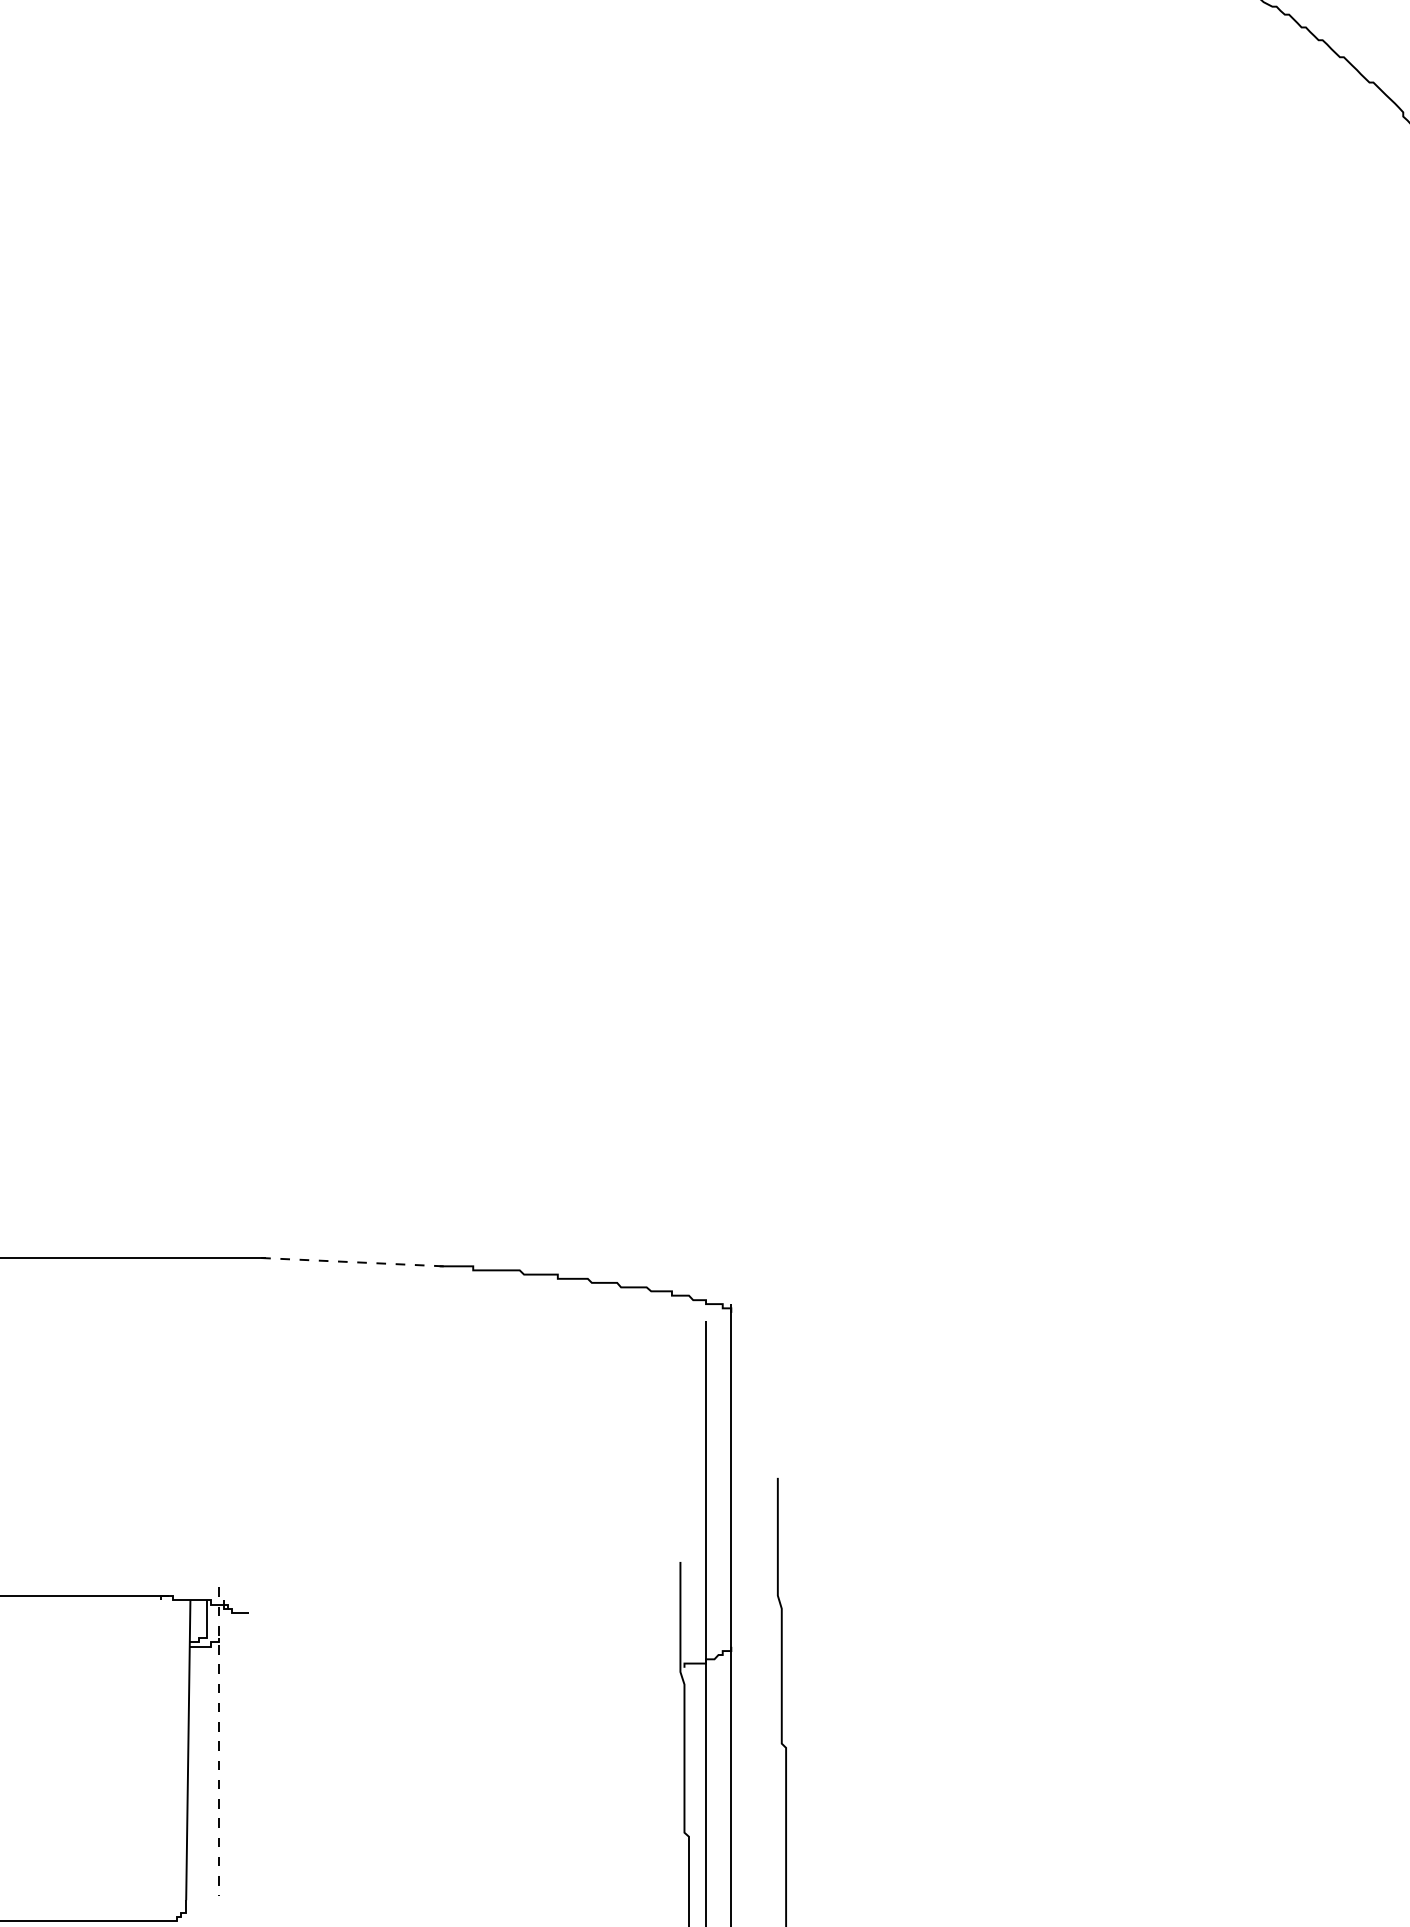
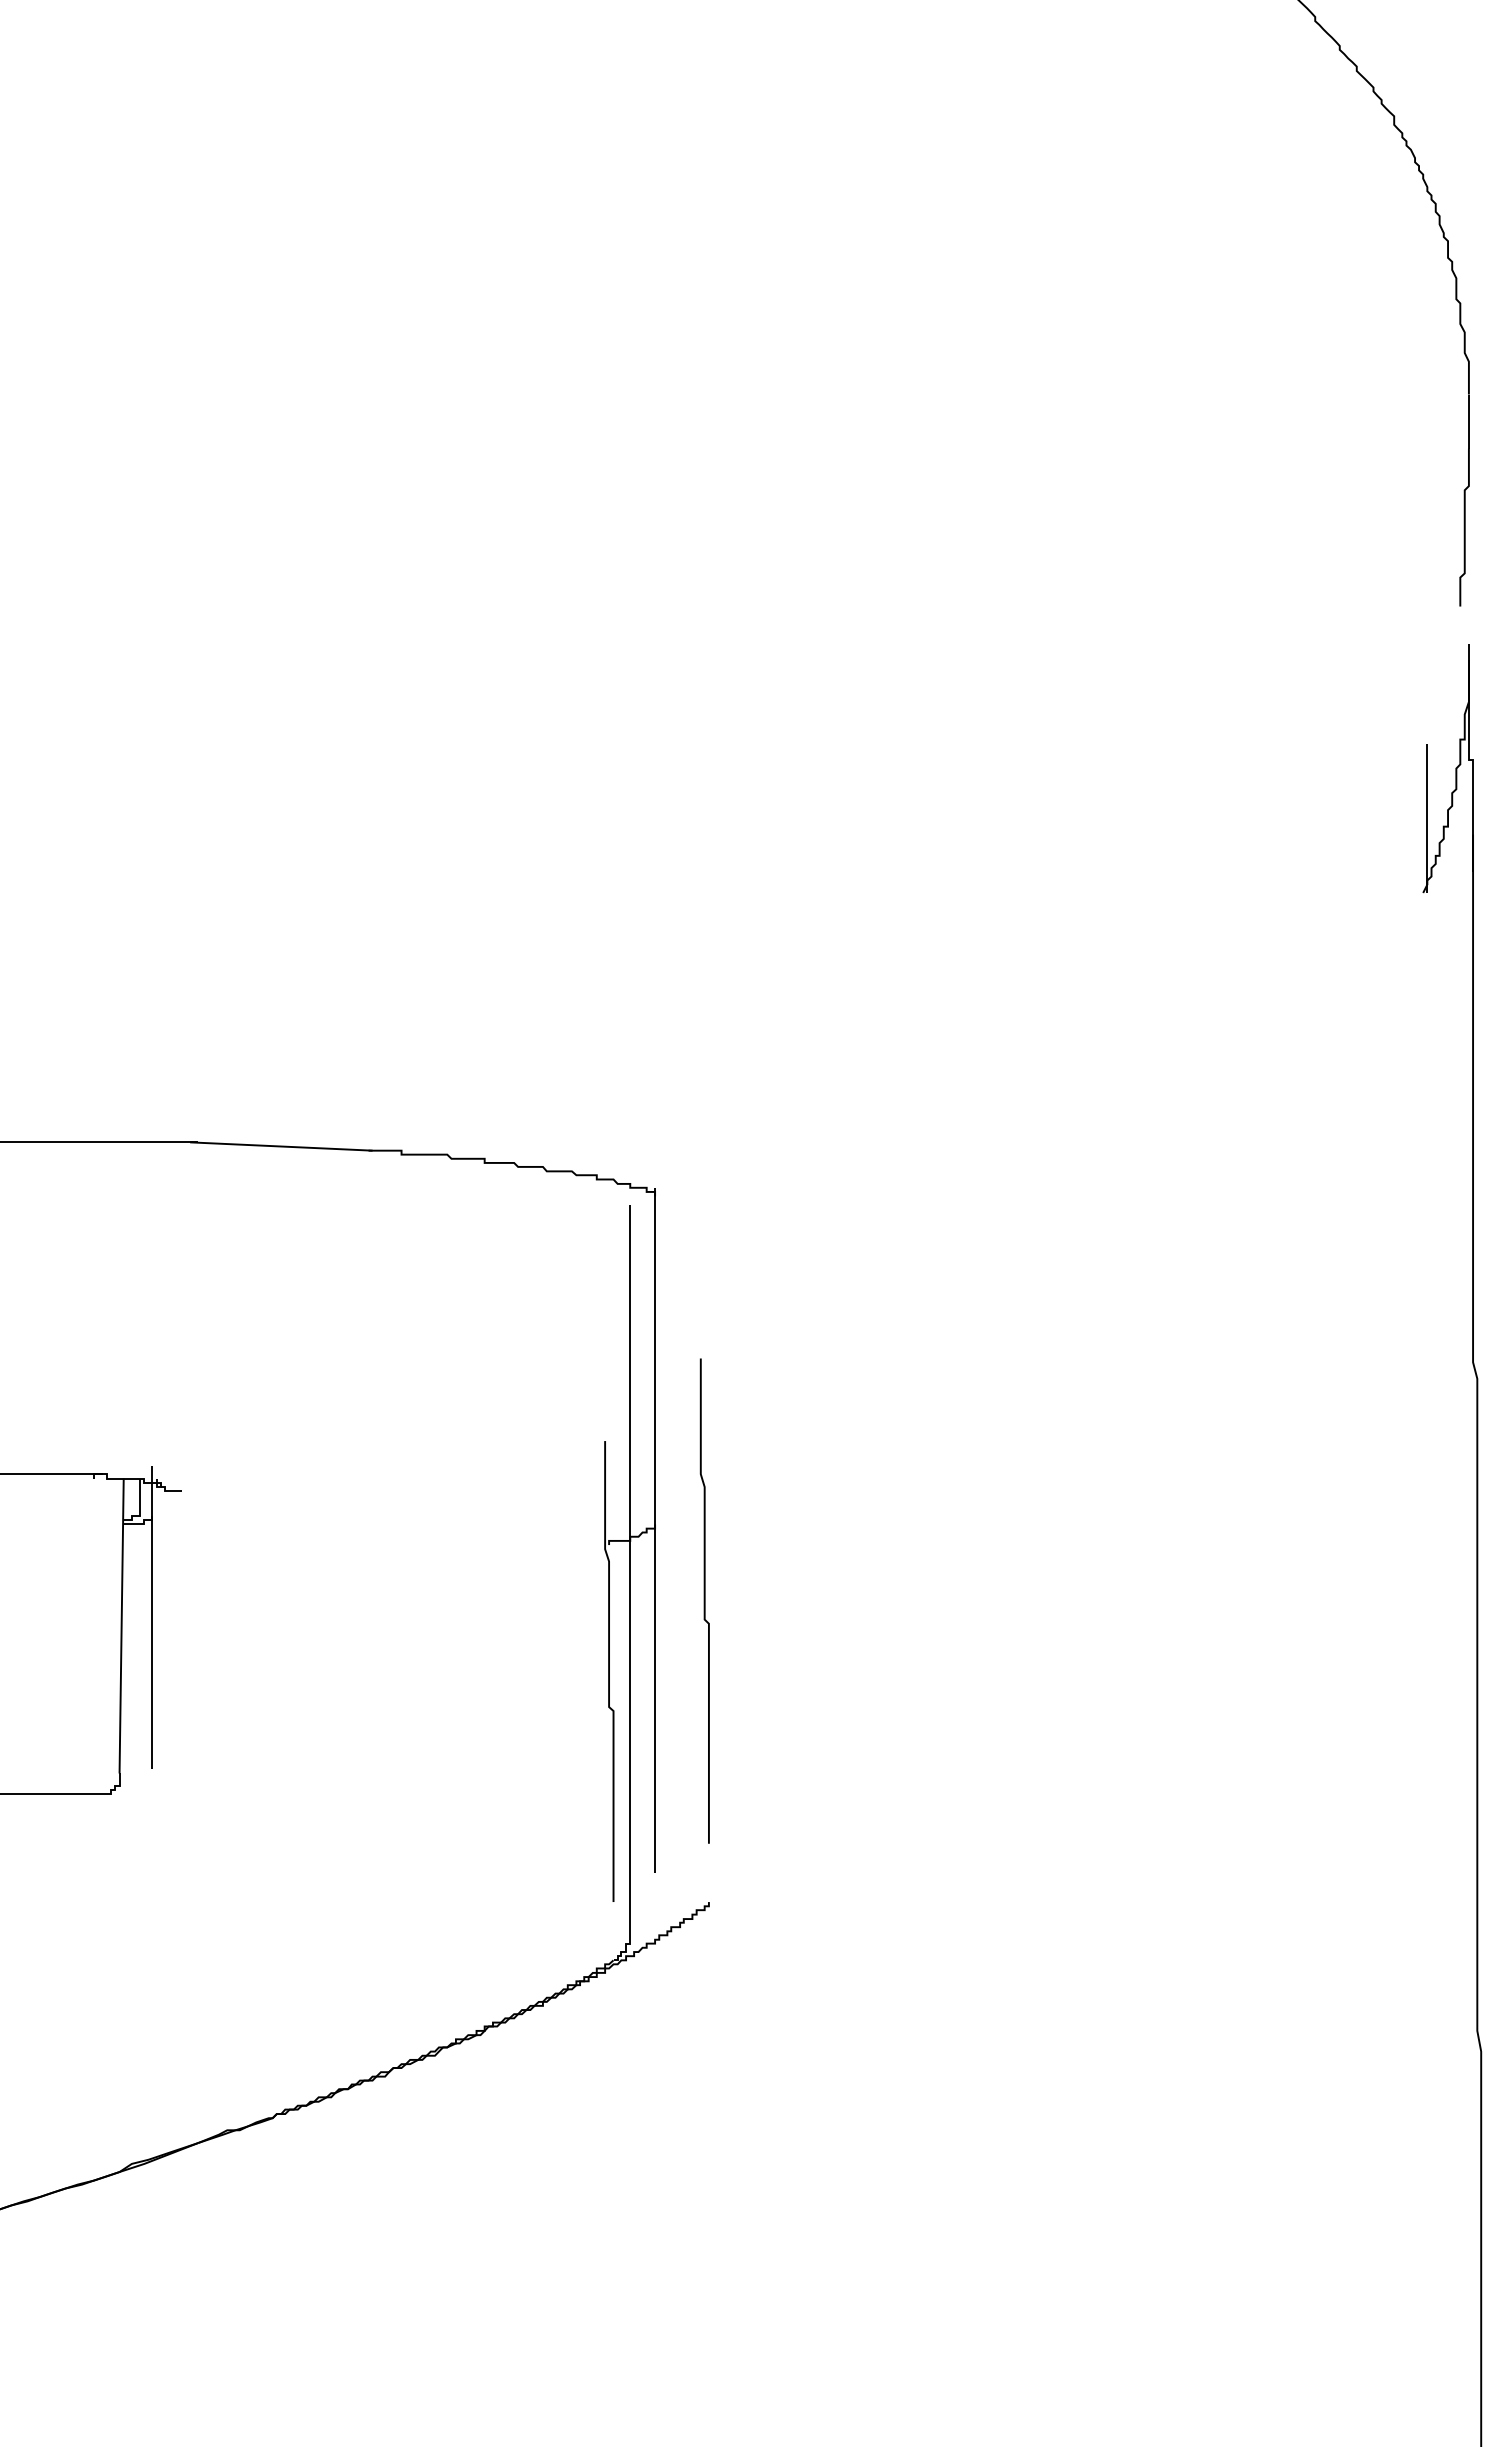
line: (350, 1262) -> (280, 1146), dashed -> solid
line: (219, 1741) -> (152, 1617), dashed -> solid

